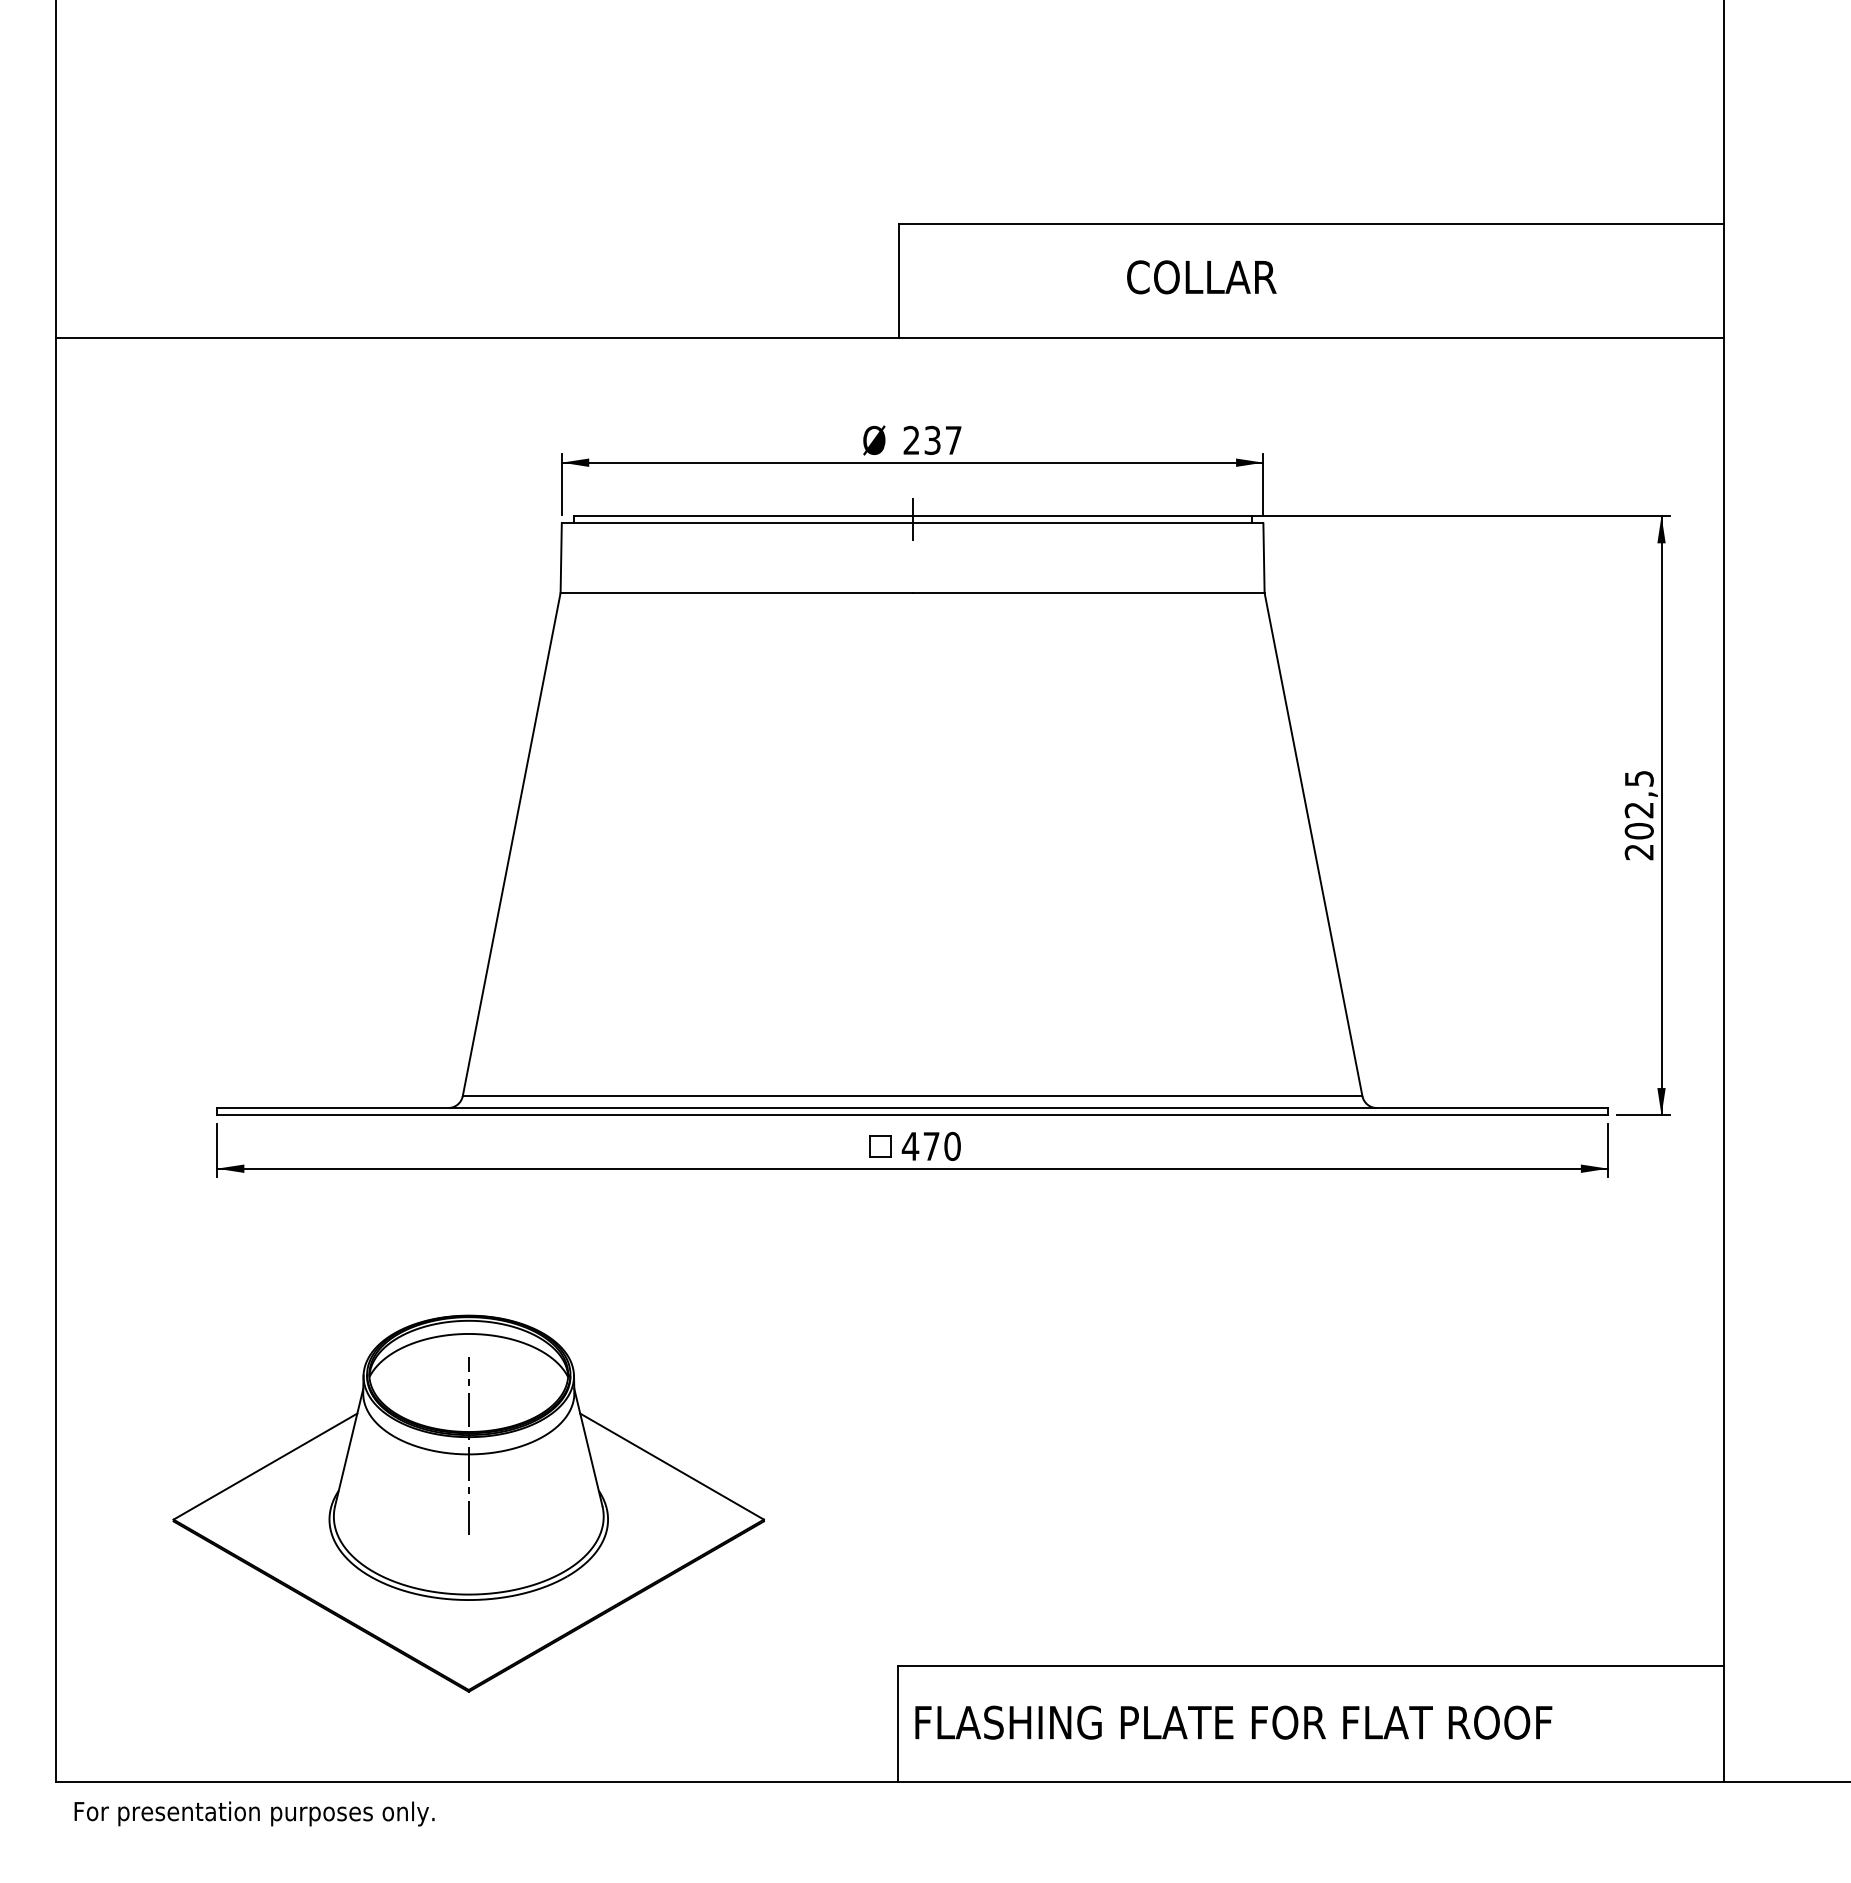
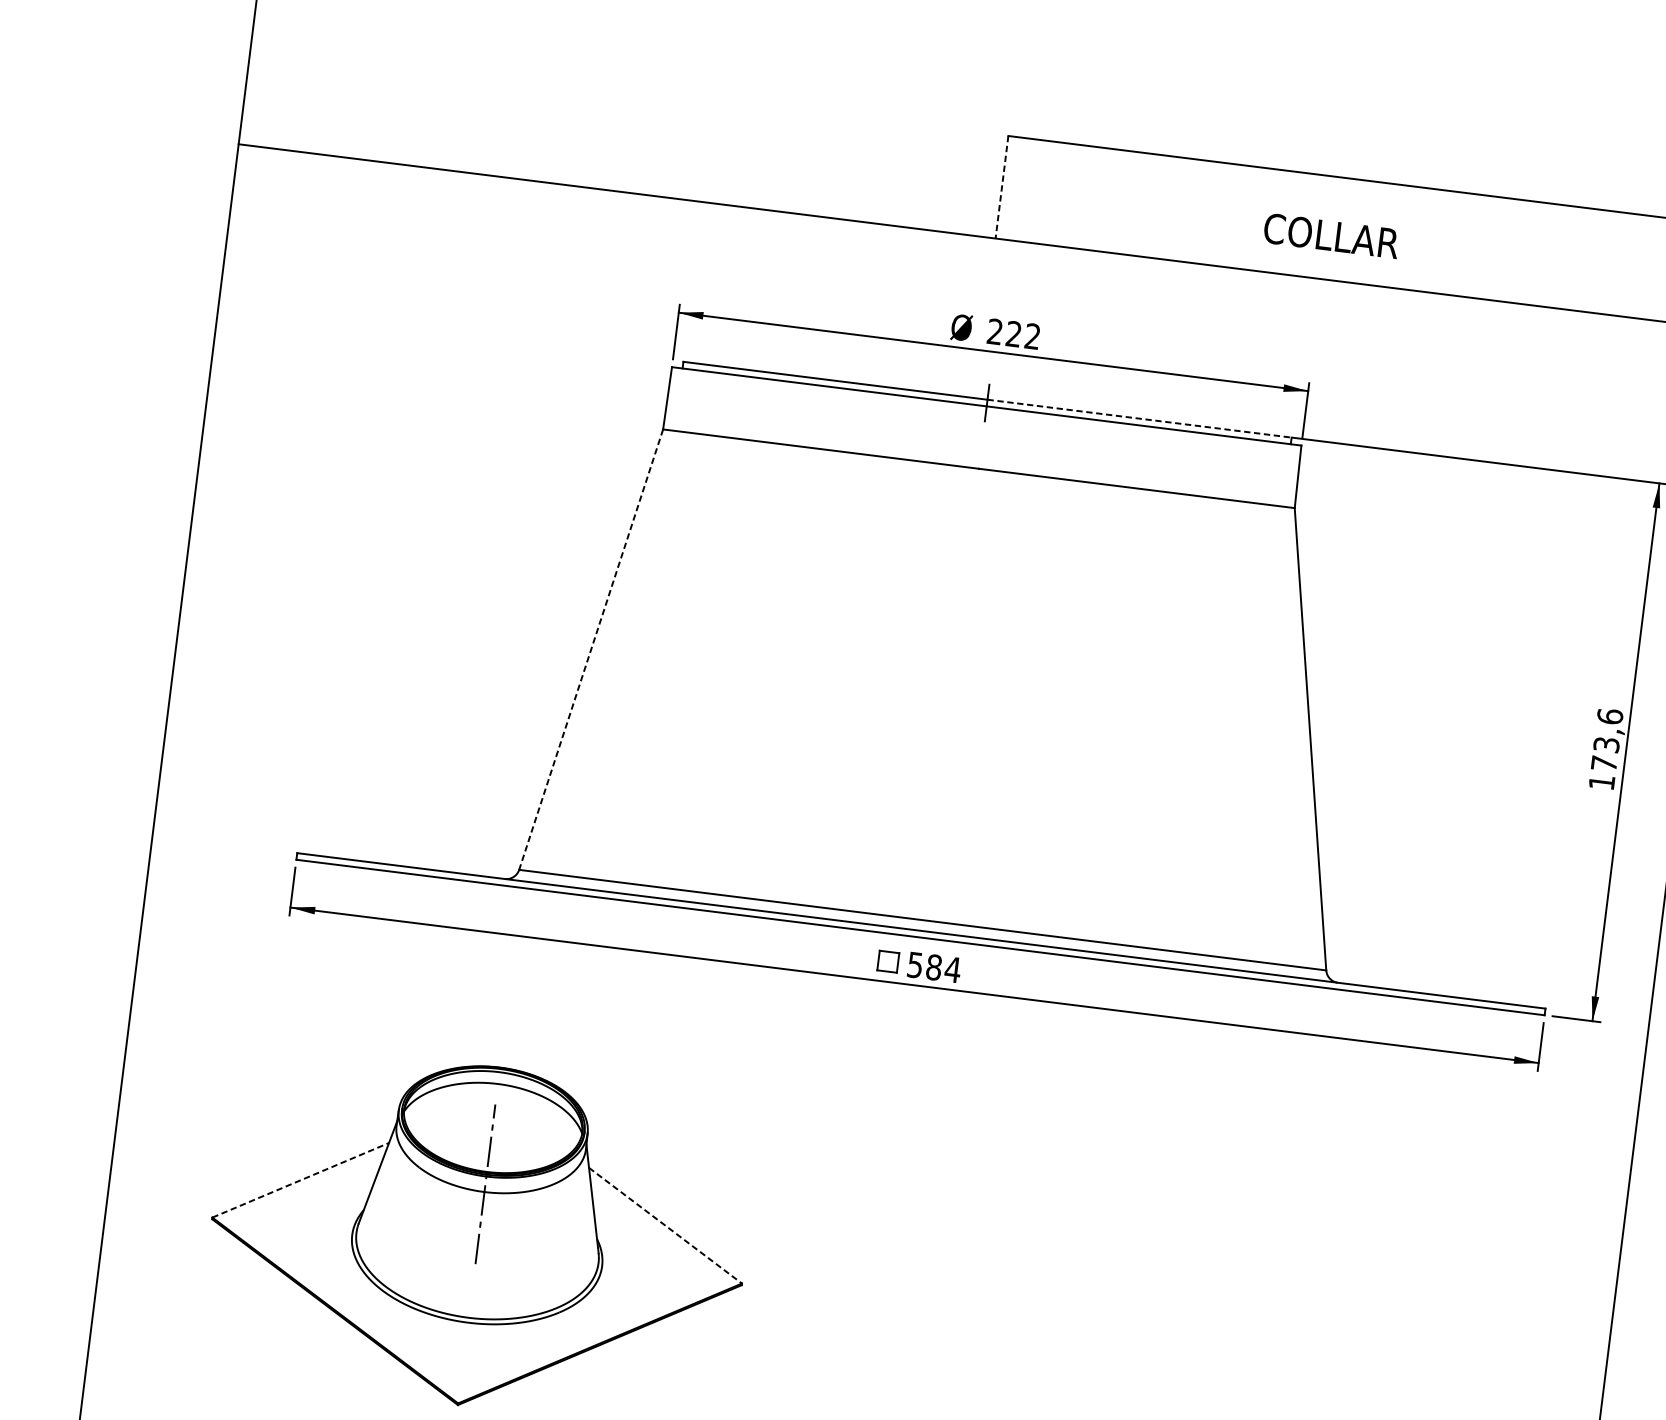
text: (1201, 277) -> (1331, 236), moved
line: (899, 281) -> (1001, 187), solid -> dashed
text: (942, 439) -> (1022, 334), 237 -> 222
line: (1082, 516) -> (1139, 419), solid -> dashed
text: (1638, 815) -> (1605, 749), 202,5 -> 173,6
line: (511, 845) -> (590, 650), solid -> dashed
text: (931, 1146) -> (934, 967), 470 -> 584
line: (265, 1466) -> (300, 1180), solid -> dashed
line: (672, 1466) -> (665, 1225), solid -> dashed

